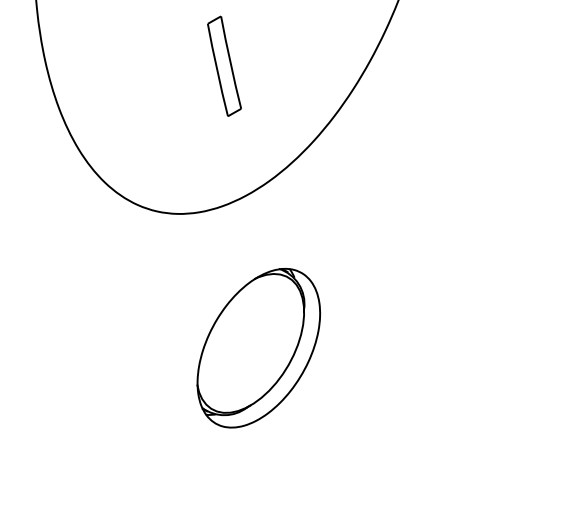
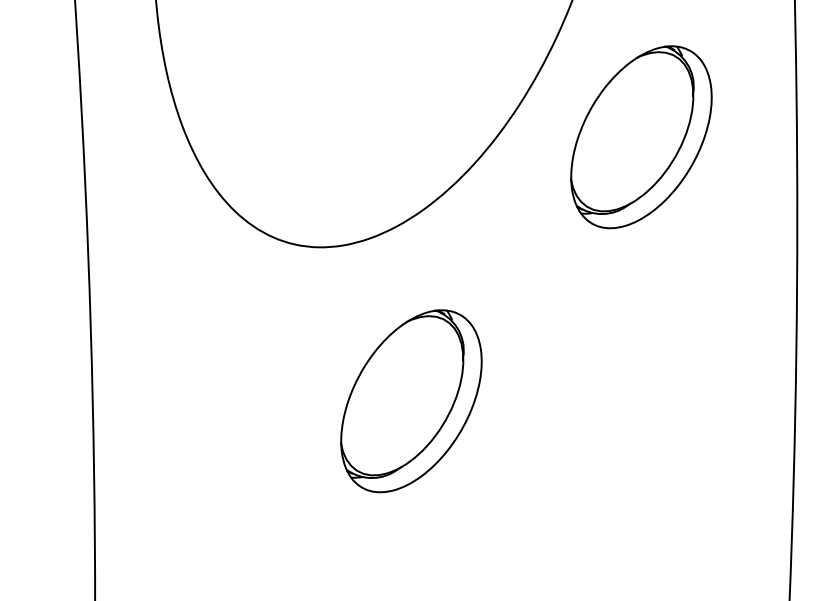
part: (223, 65) -> (371, 77), removed
part: (459, 118) -> (641, 137), added

